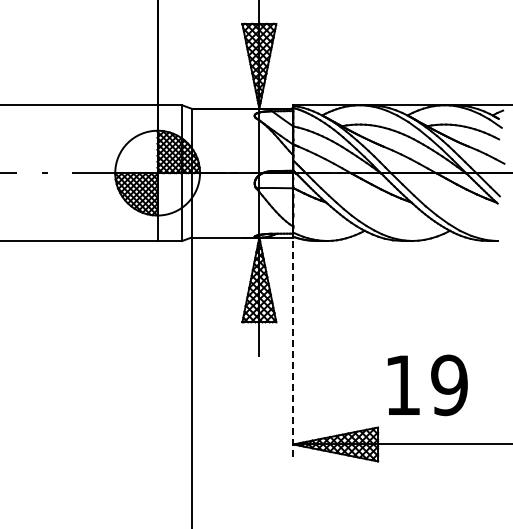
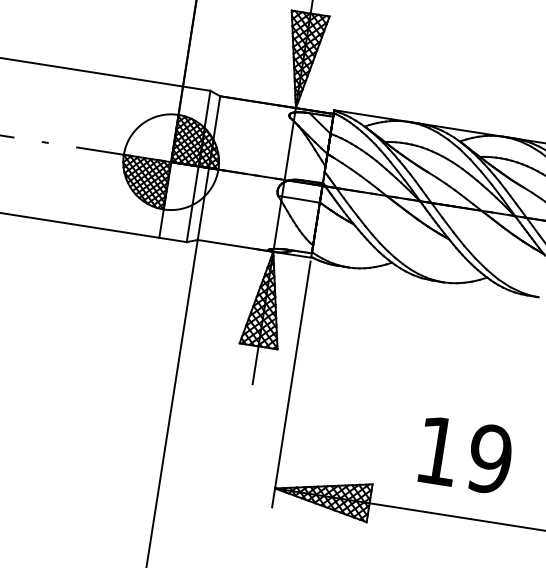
line: (293, 351) -> (291, 384), dashed -> solid
text: (427, 385) -> (465, 455), moved

